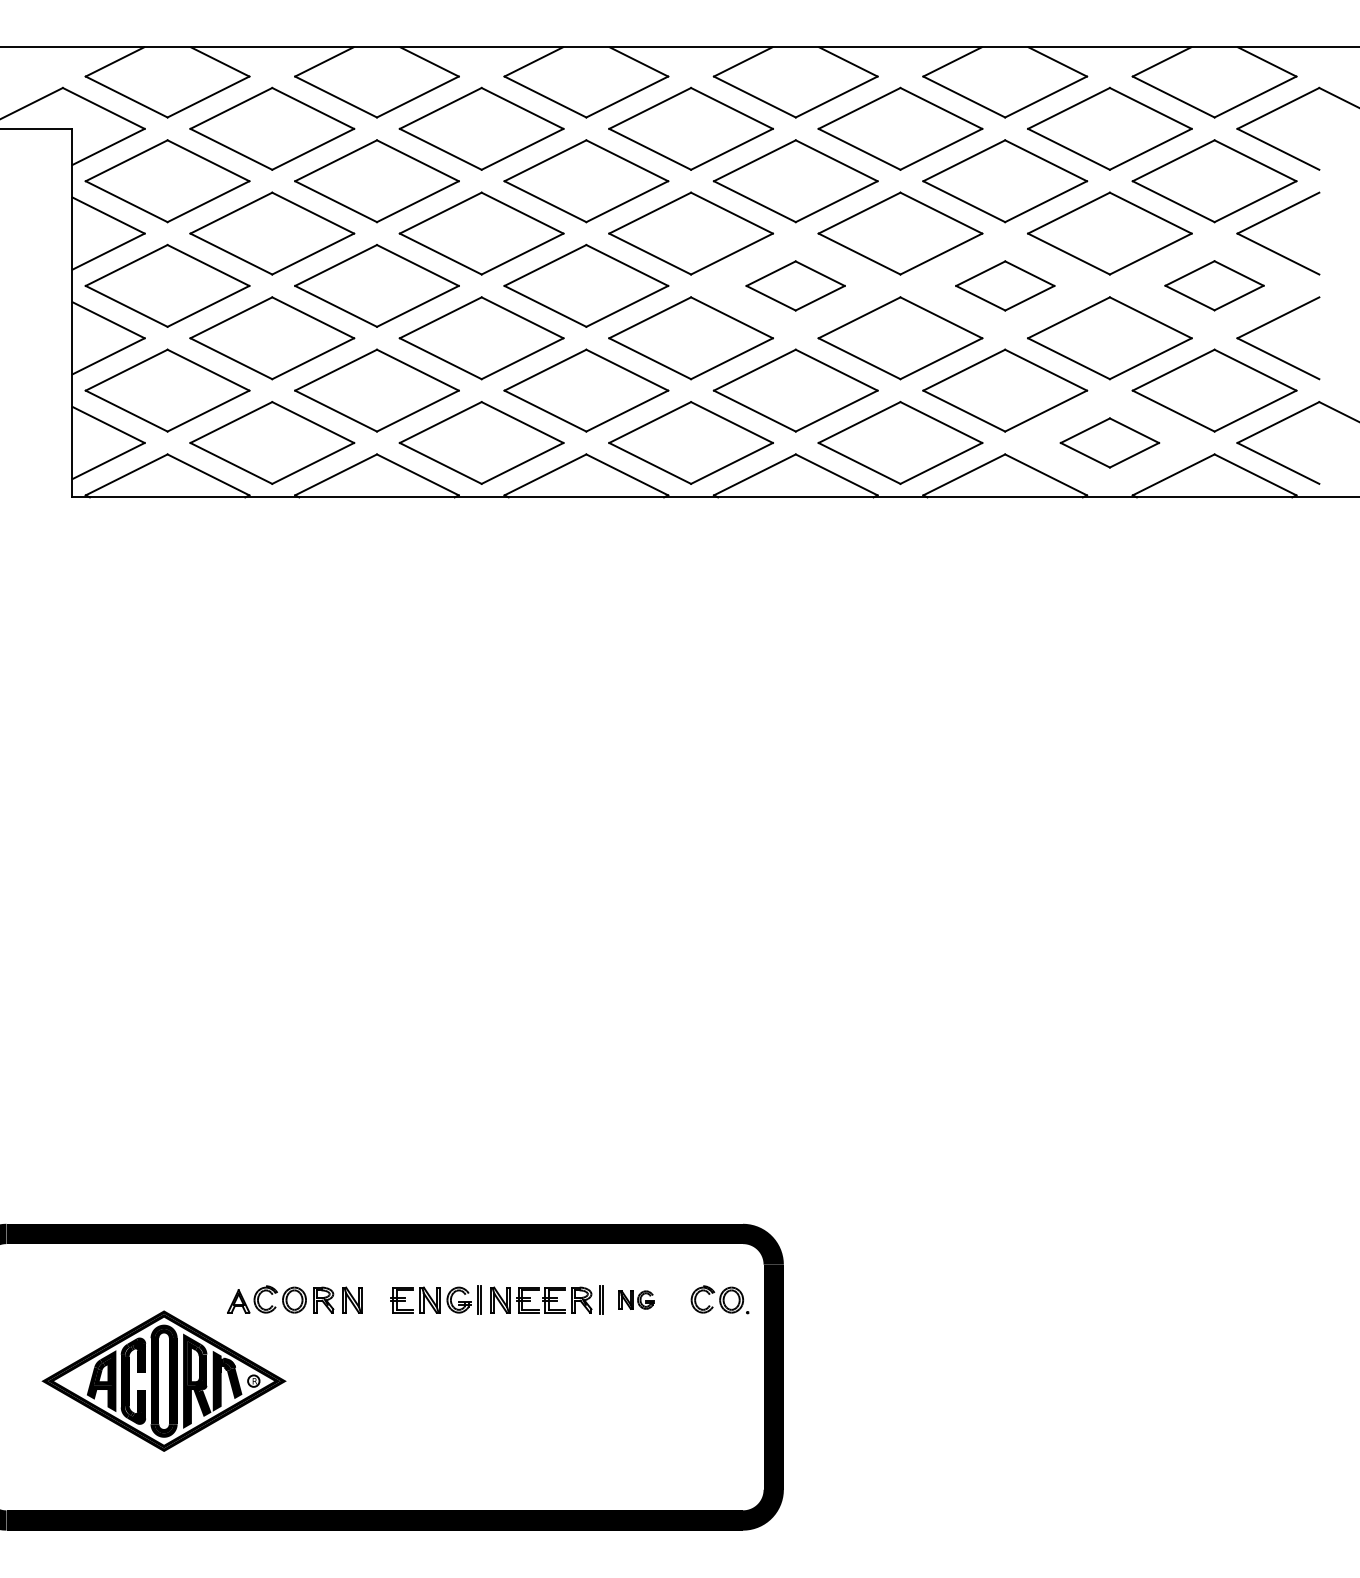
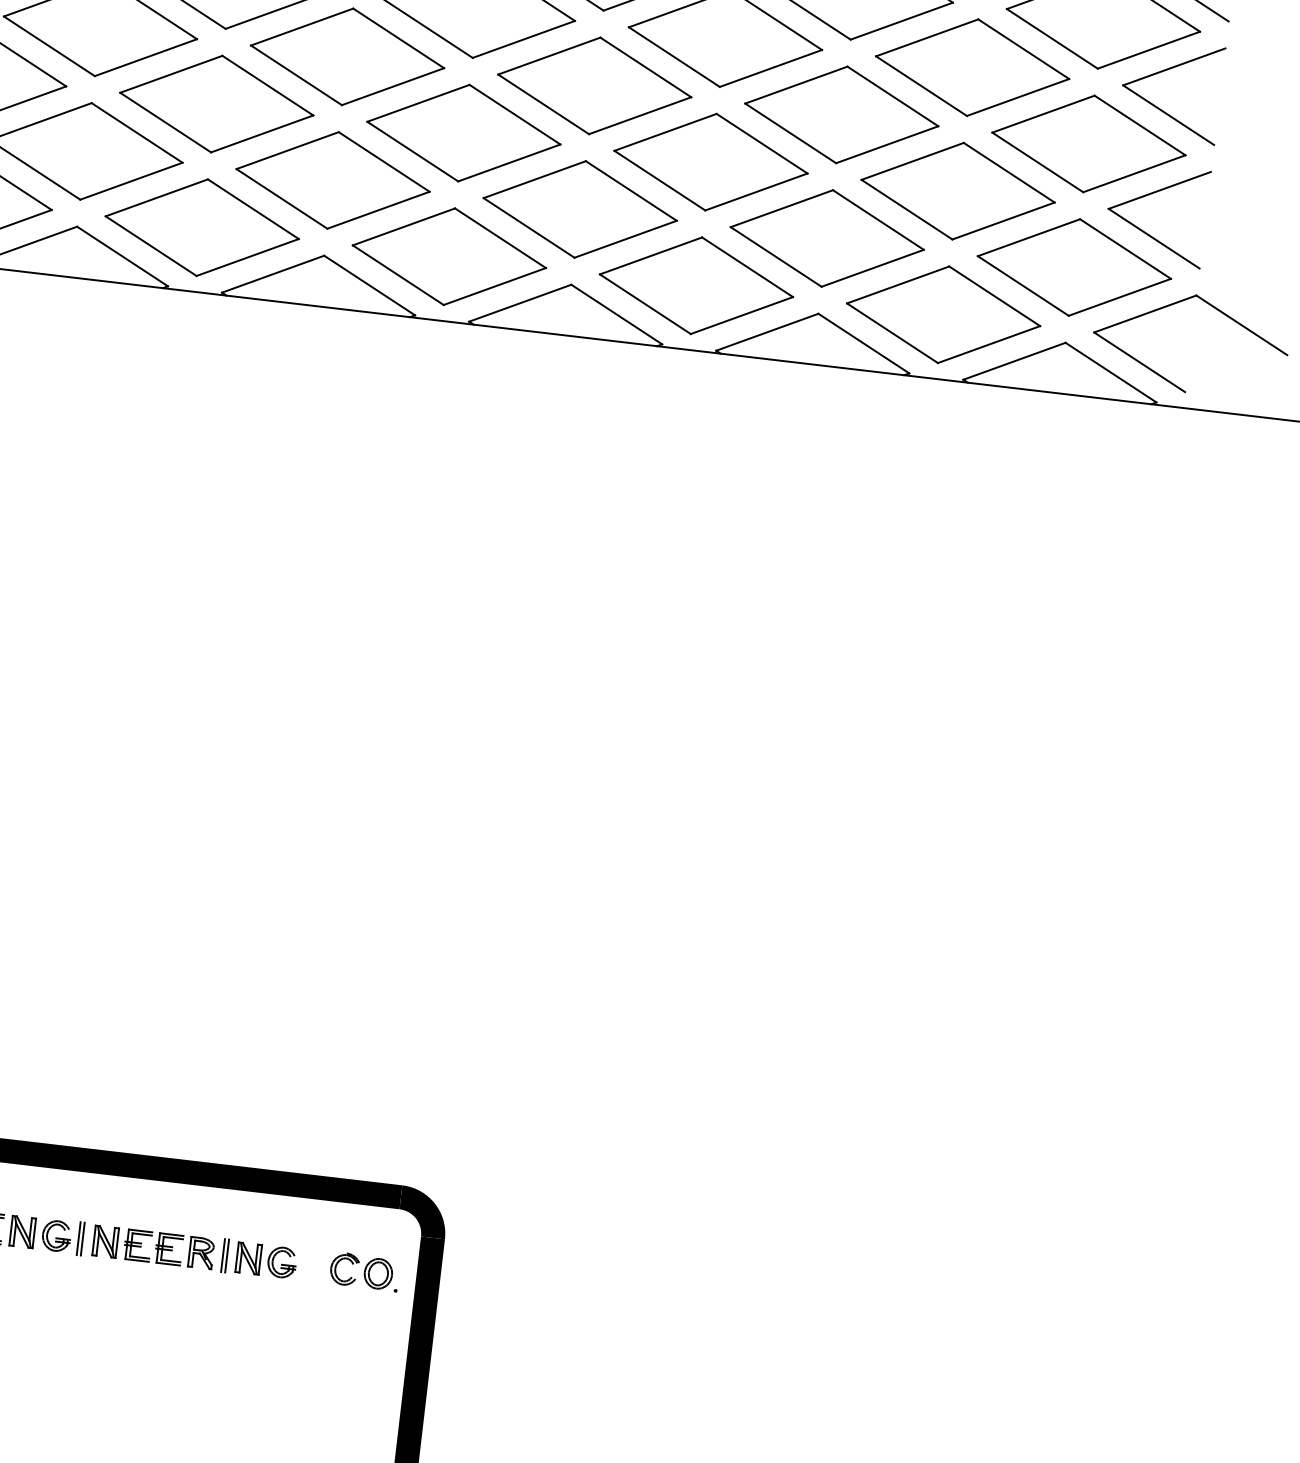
part: (795, 285) -> (594, 85), size x1.67
part: (1005, 285) -> (842, 114), size x1.67
part: (1214, 285) -> (1088, 143), size x1.67
part: (1109, 442) -> (943, 314), size x1.67
part: (636, 1299) -> (266, 1259), size x1.43

